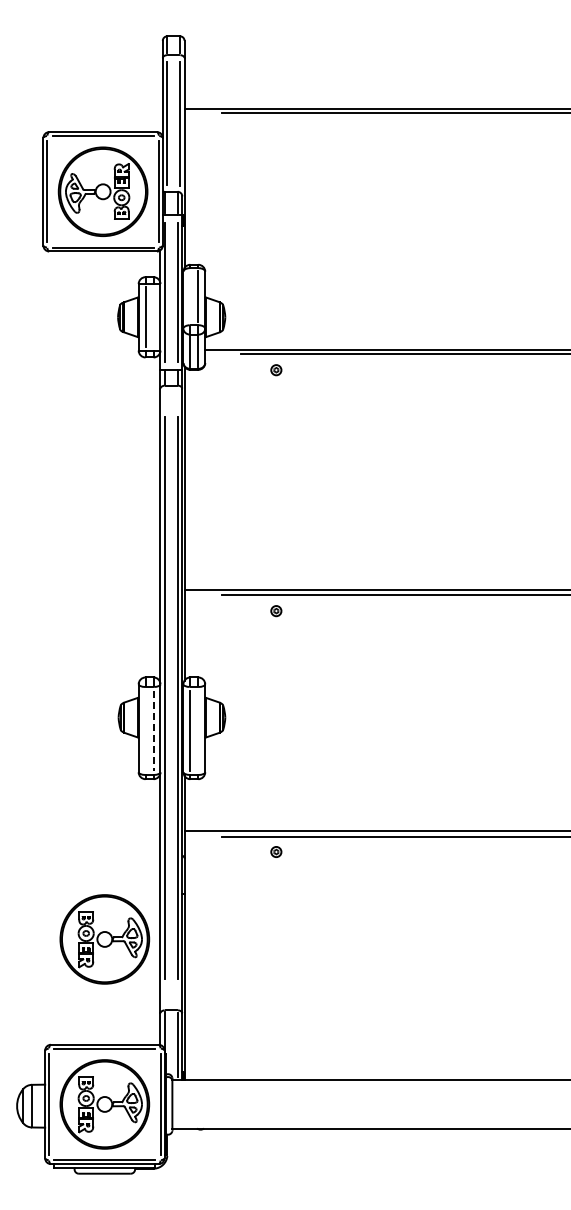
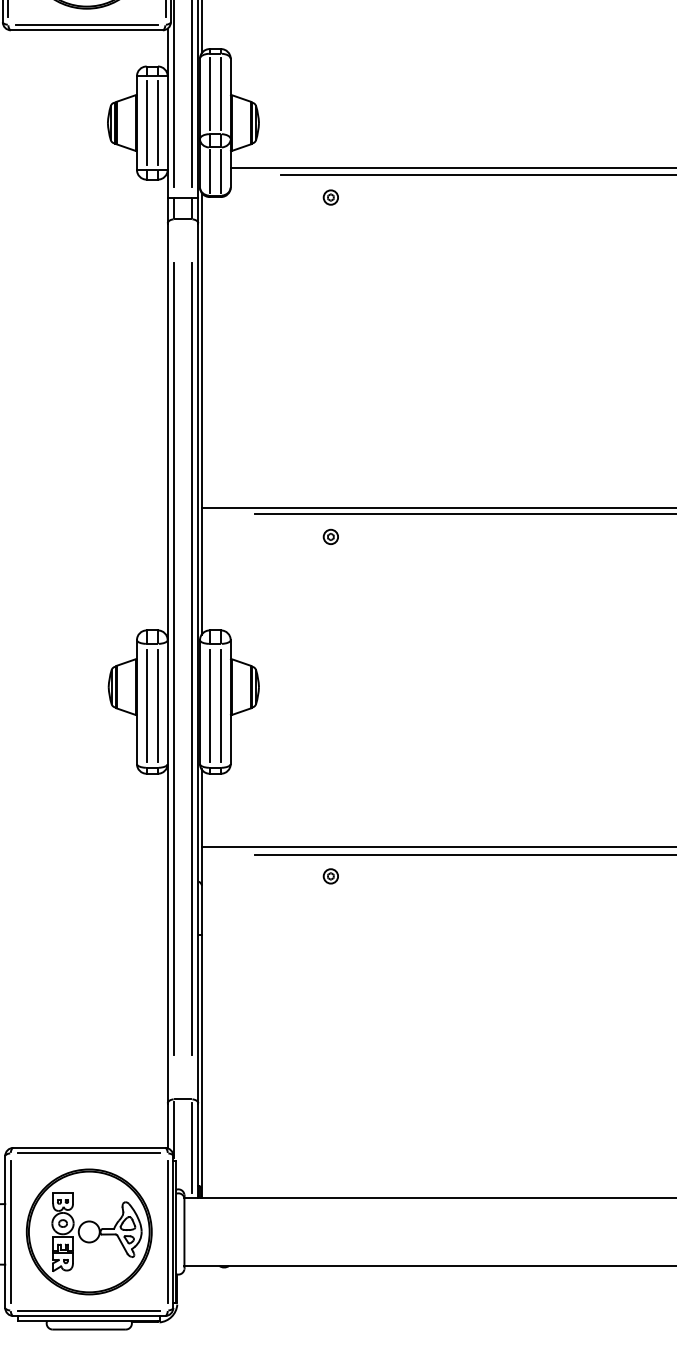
line: (190, 296) -> (209, 93), added
line: (153, 317) -> (157, 123), added
line: (145, 730) -> (146, 705), added
line: (153, 730) -> (157, 705), dashed -> solid
line: (198, 730) -> (221, 705), added
part: (104, 939) -> (88, 999), removed

